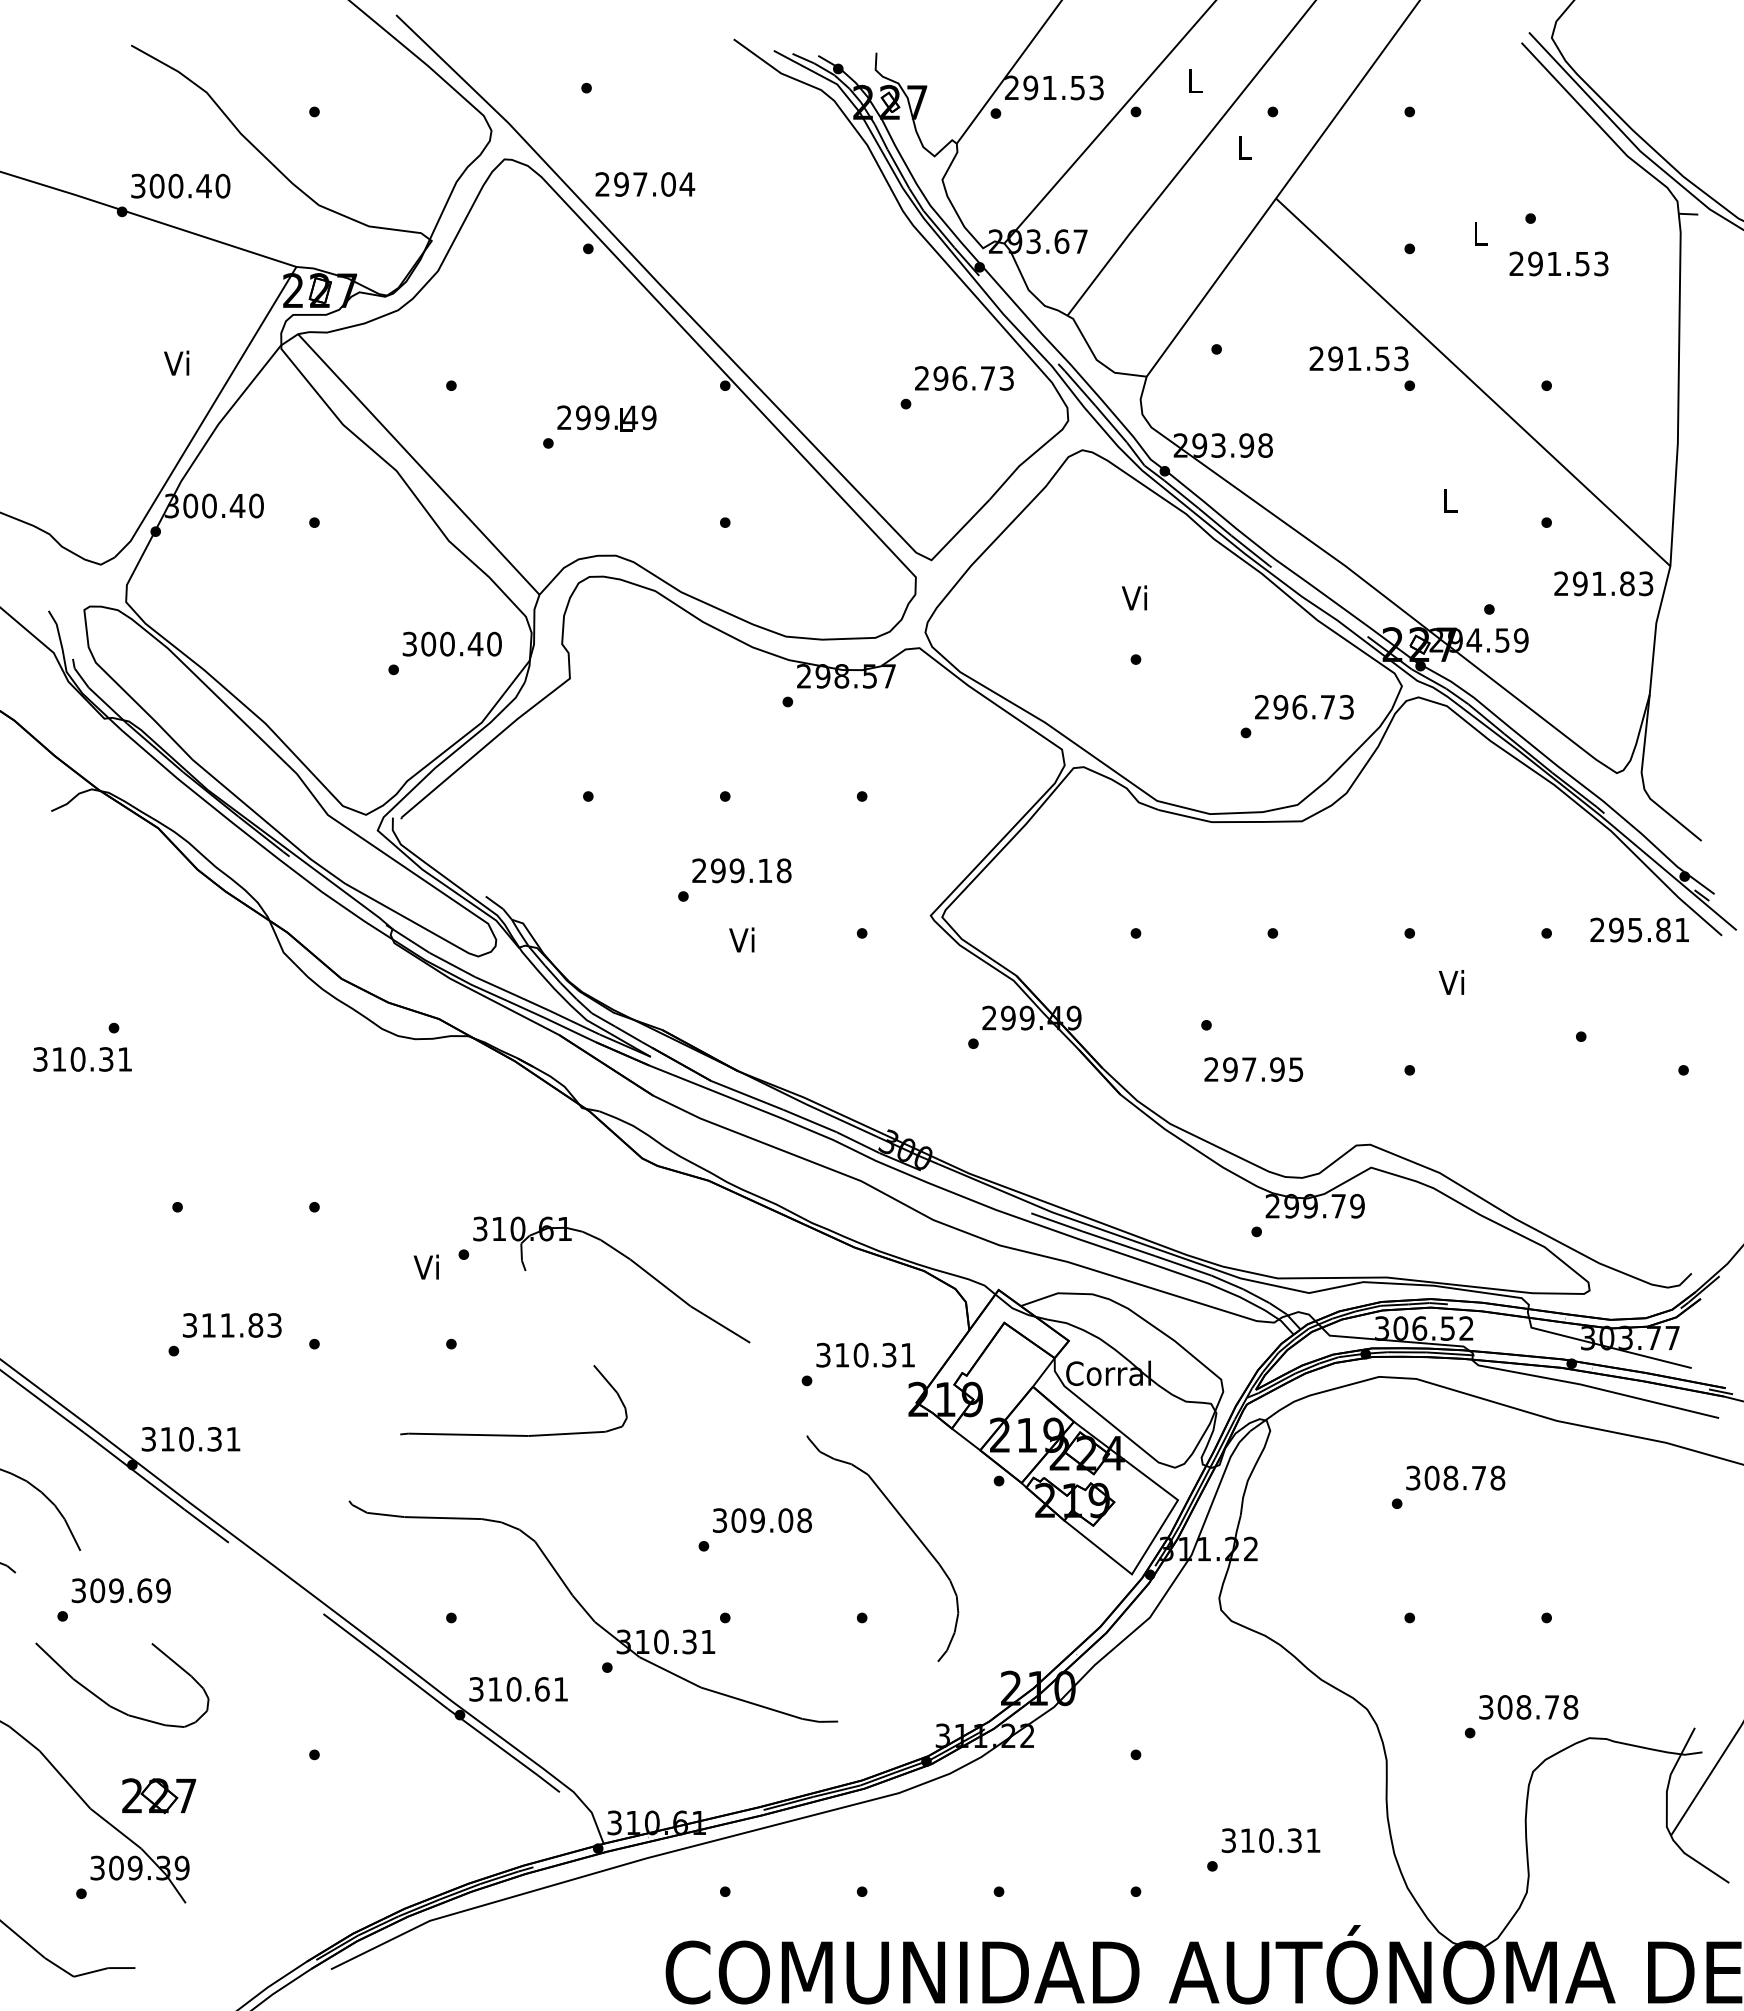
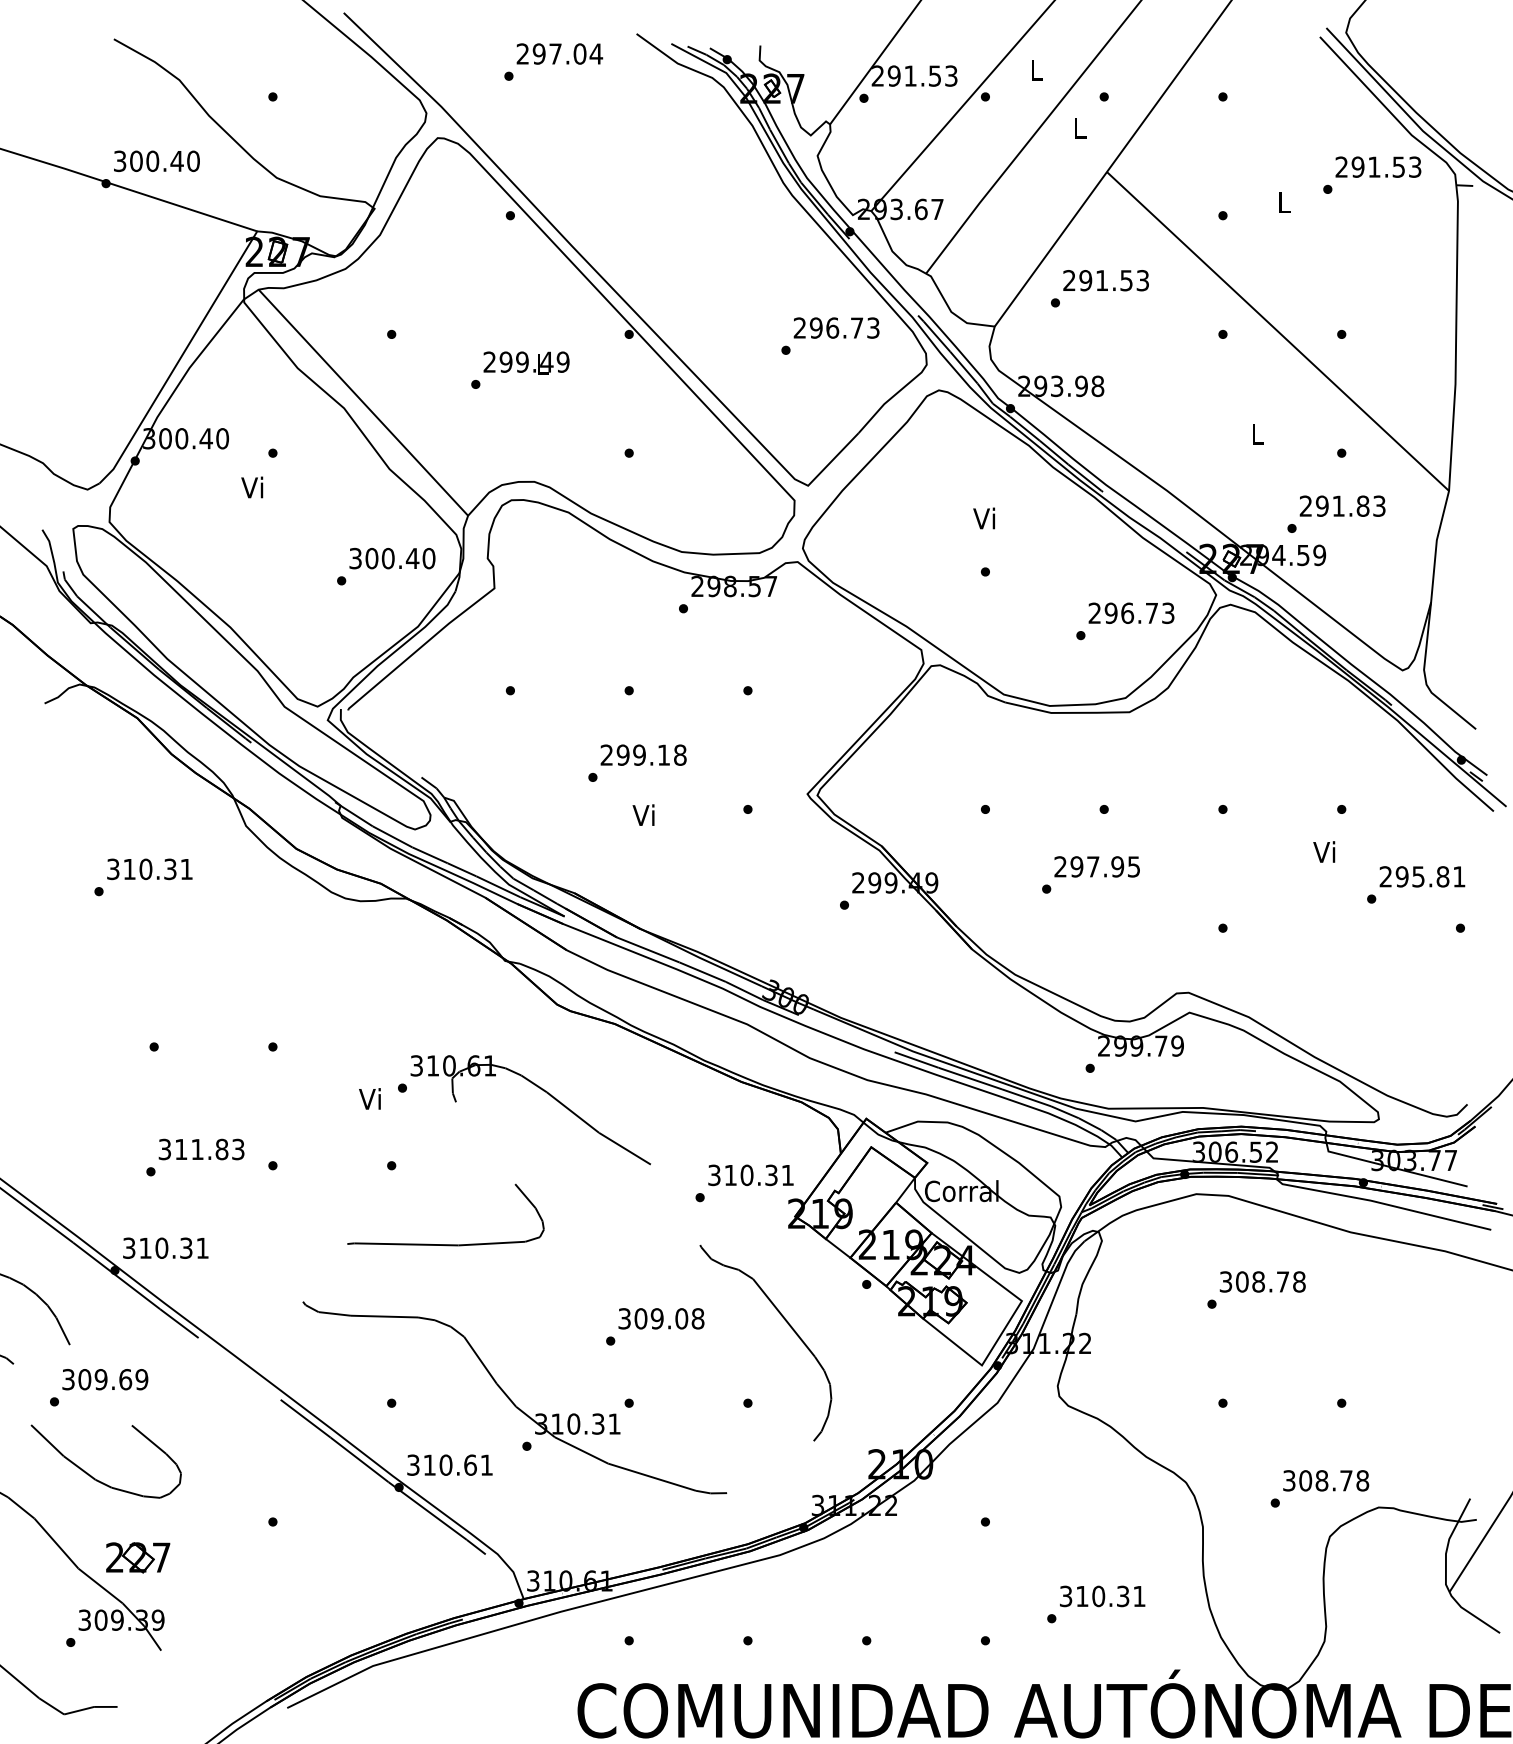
text: (645, 184) -> (560, 54), moved
text: (1558, 263) -> (1377, 166), moved
text: (1358, 358) -> (1105, 280), moved
text: (176, 362) -> (252, 486), moved
text: (1603, 583) -> (1342, 505), moved
text: (1639, 929) -> (1422, 876), moved
text: (1451, 982) -> (1324, 852), moved
text: (82, 1059) -> (149, 869), moved
text: (1253, 1069) -> (1096, 866), moved

